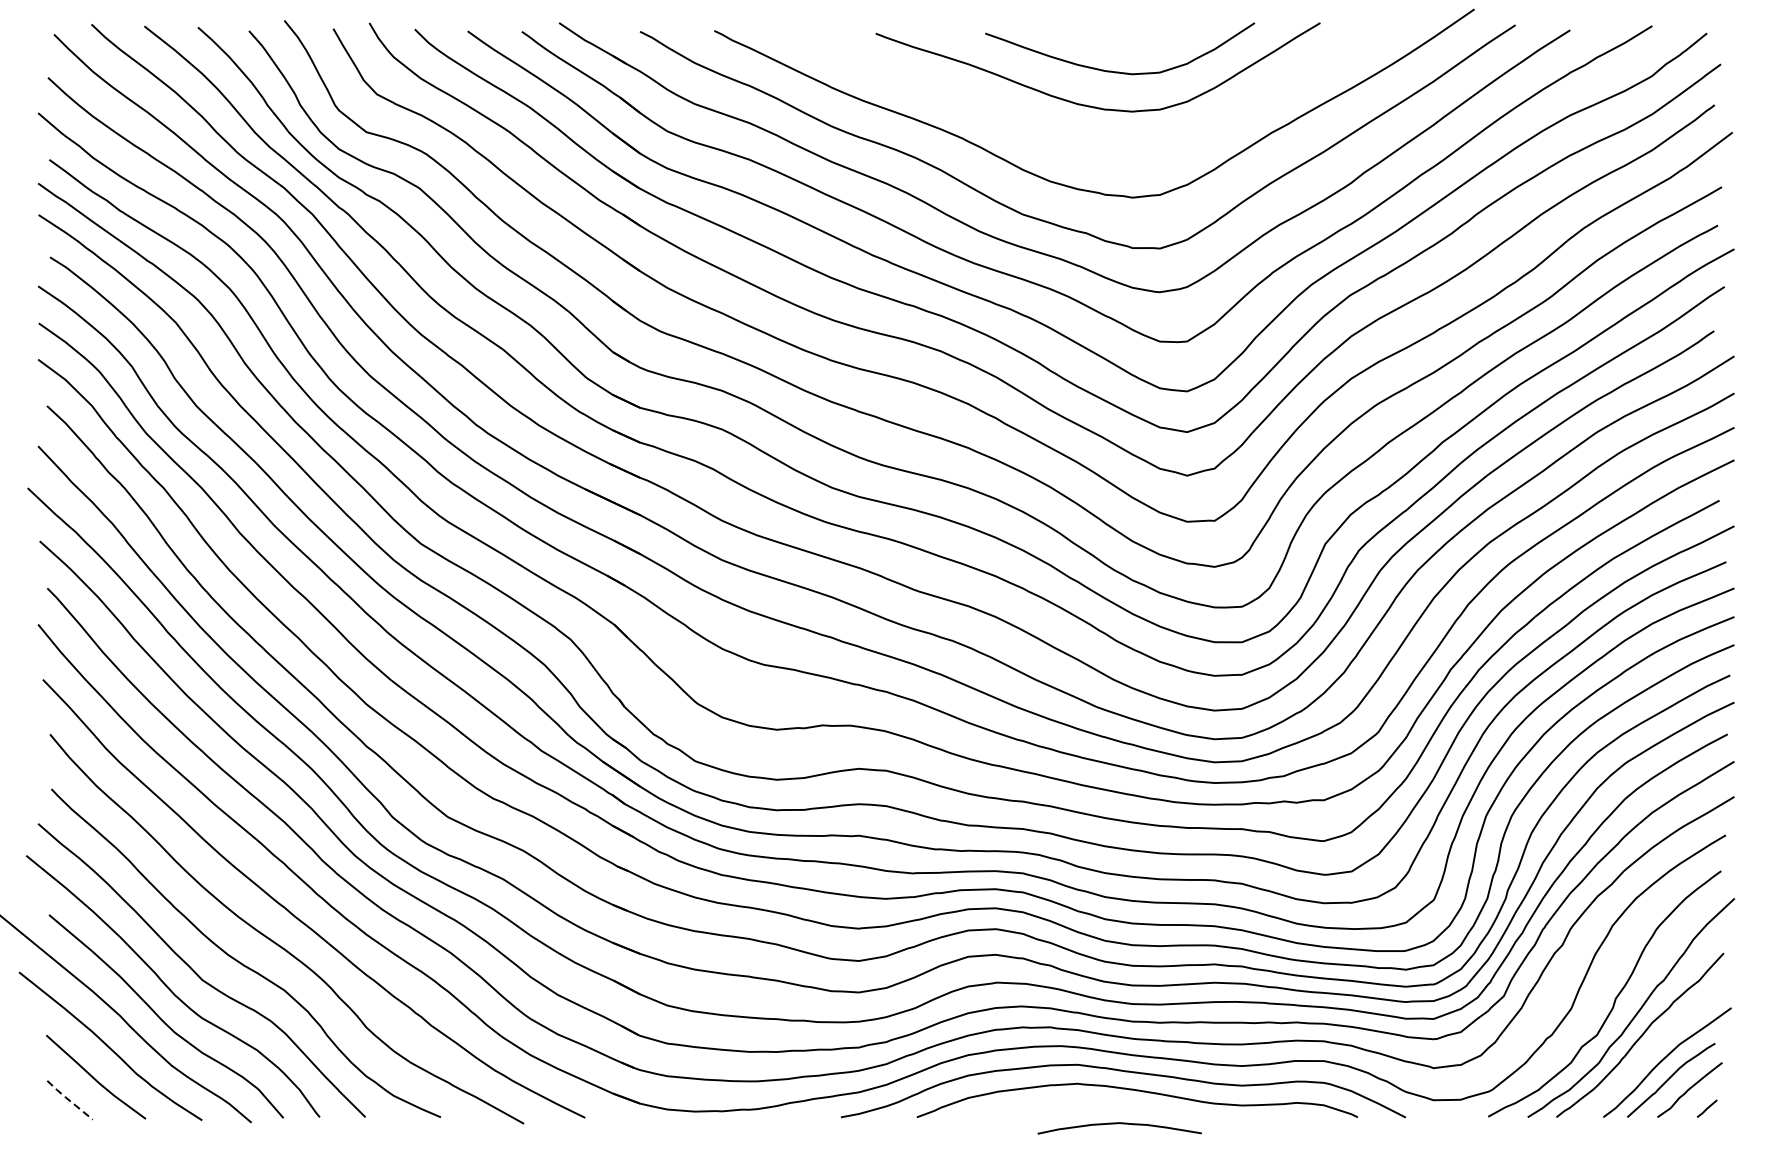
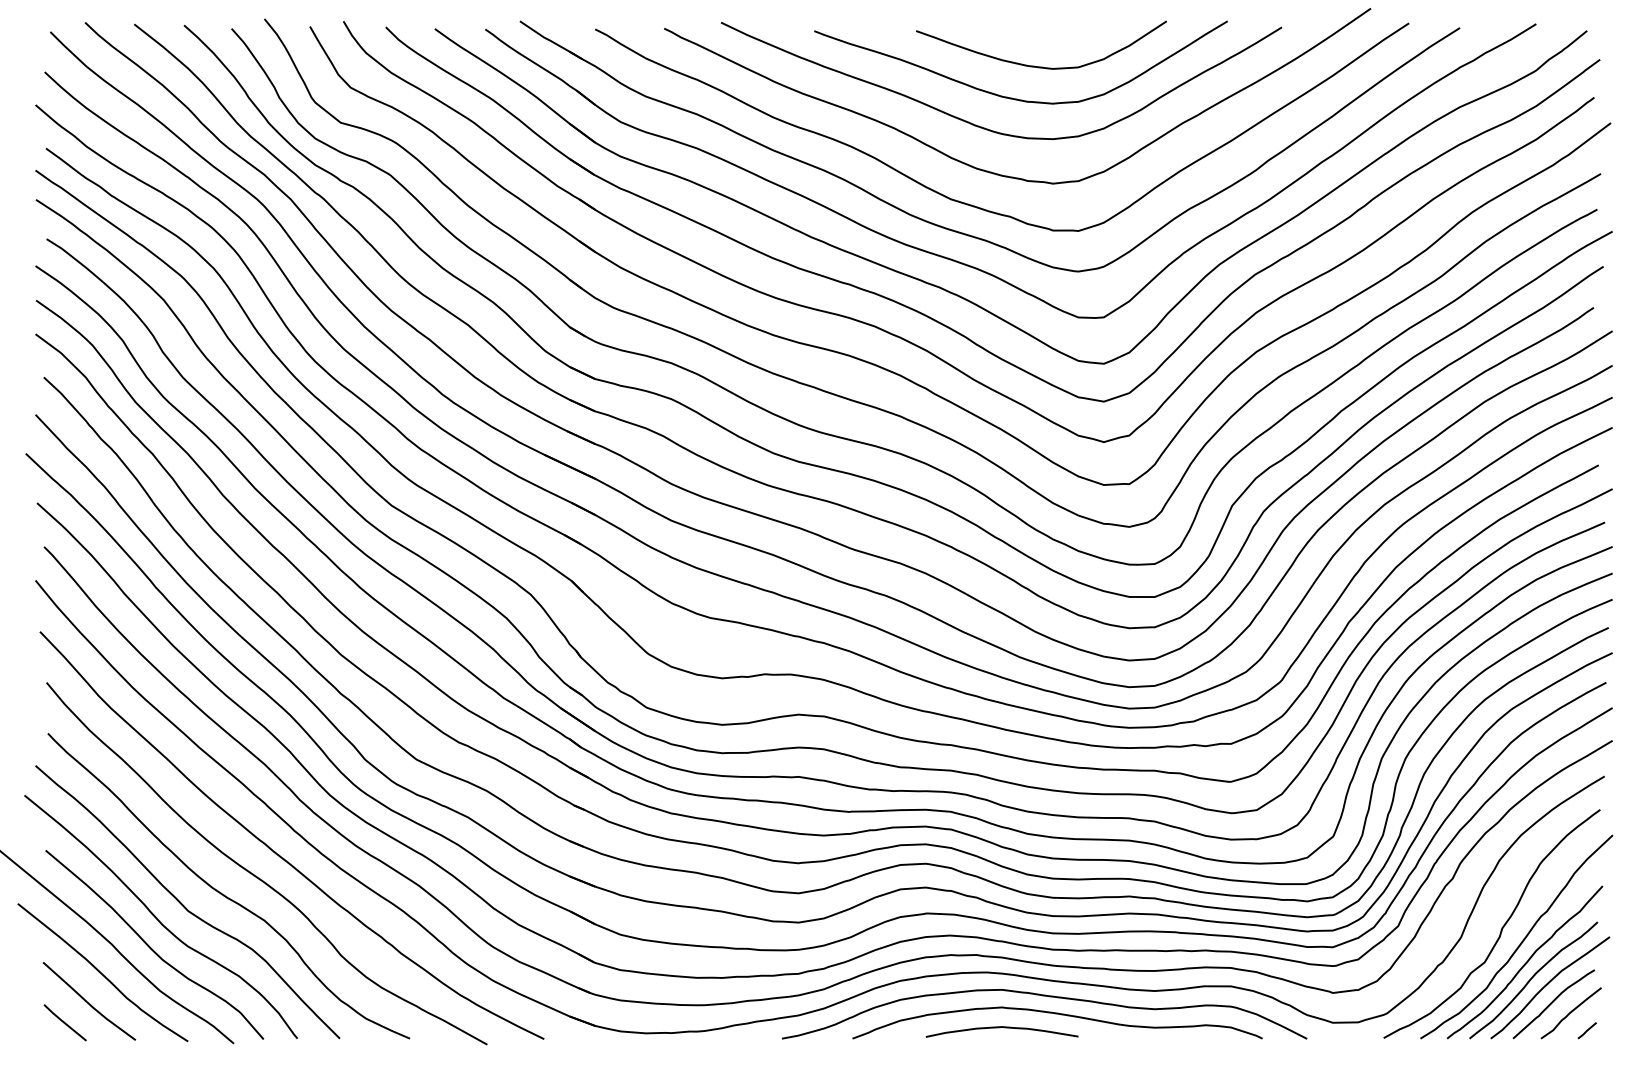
curve: (1058, 137) -> (984, 127), added
curve: (1648, 1052) -> (1532, 978), added
line: (69, 1099) -> (64, 1022), dashed -> solid
curve: (1116, 1124) -> (999, 1028), moved

